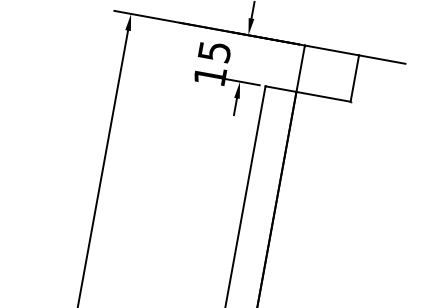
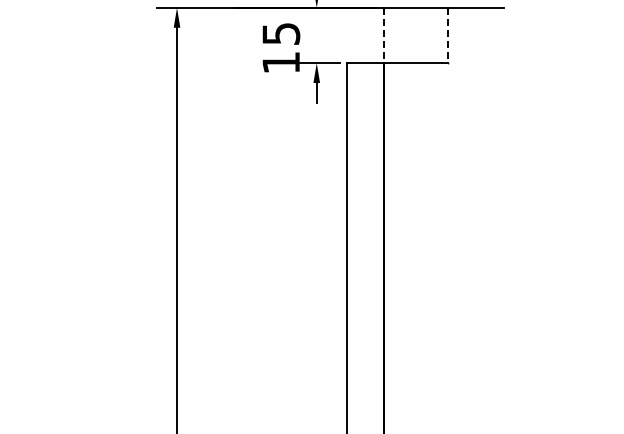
line: (300, 68) -> (383, 35), solid -> dashed
line: (354, 78) -> (448, 35), solid -> dashed

